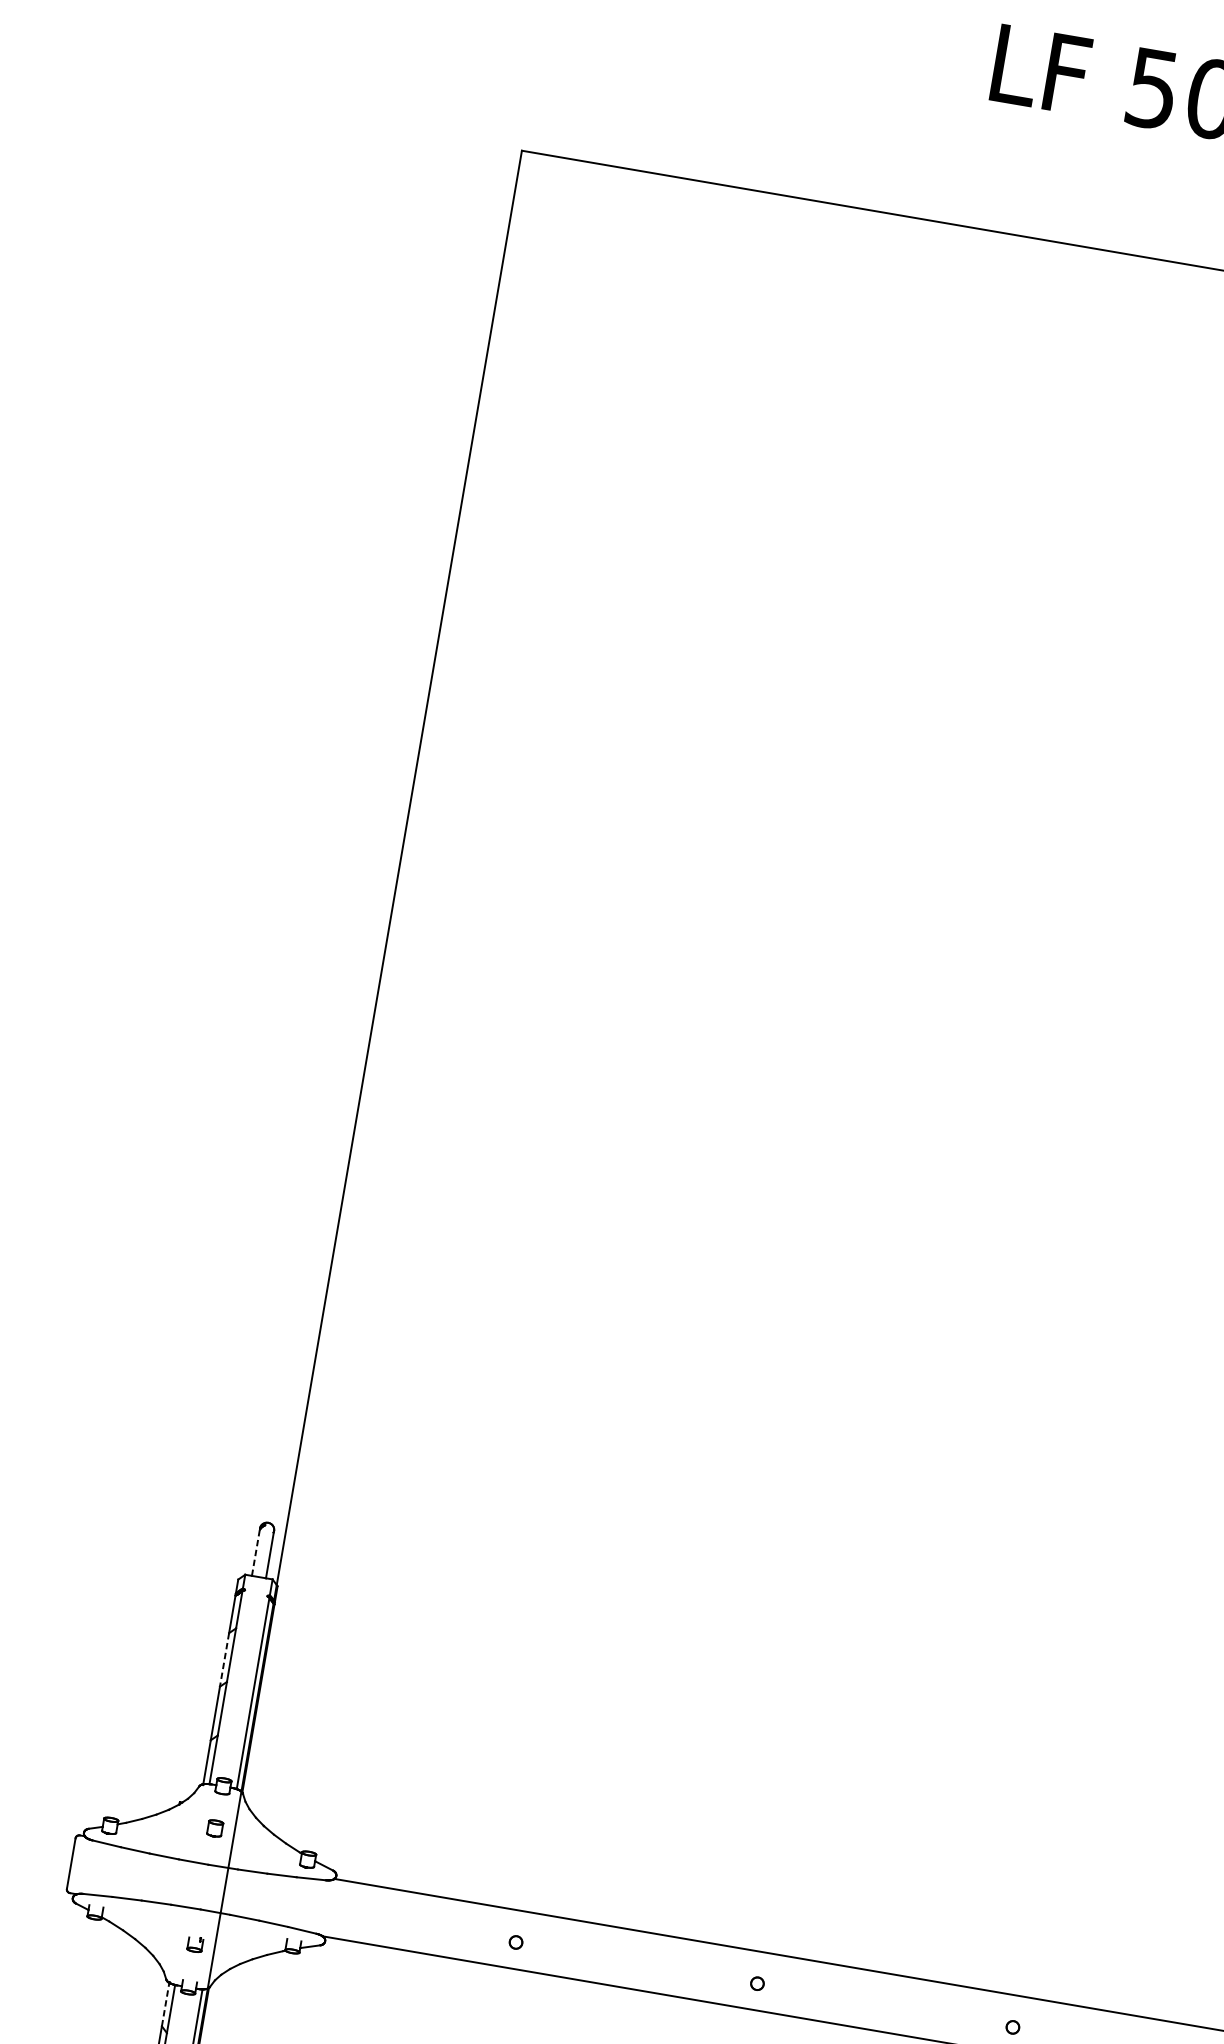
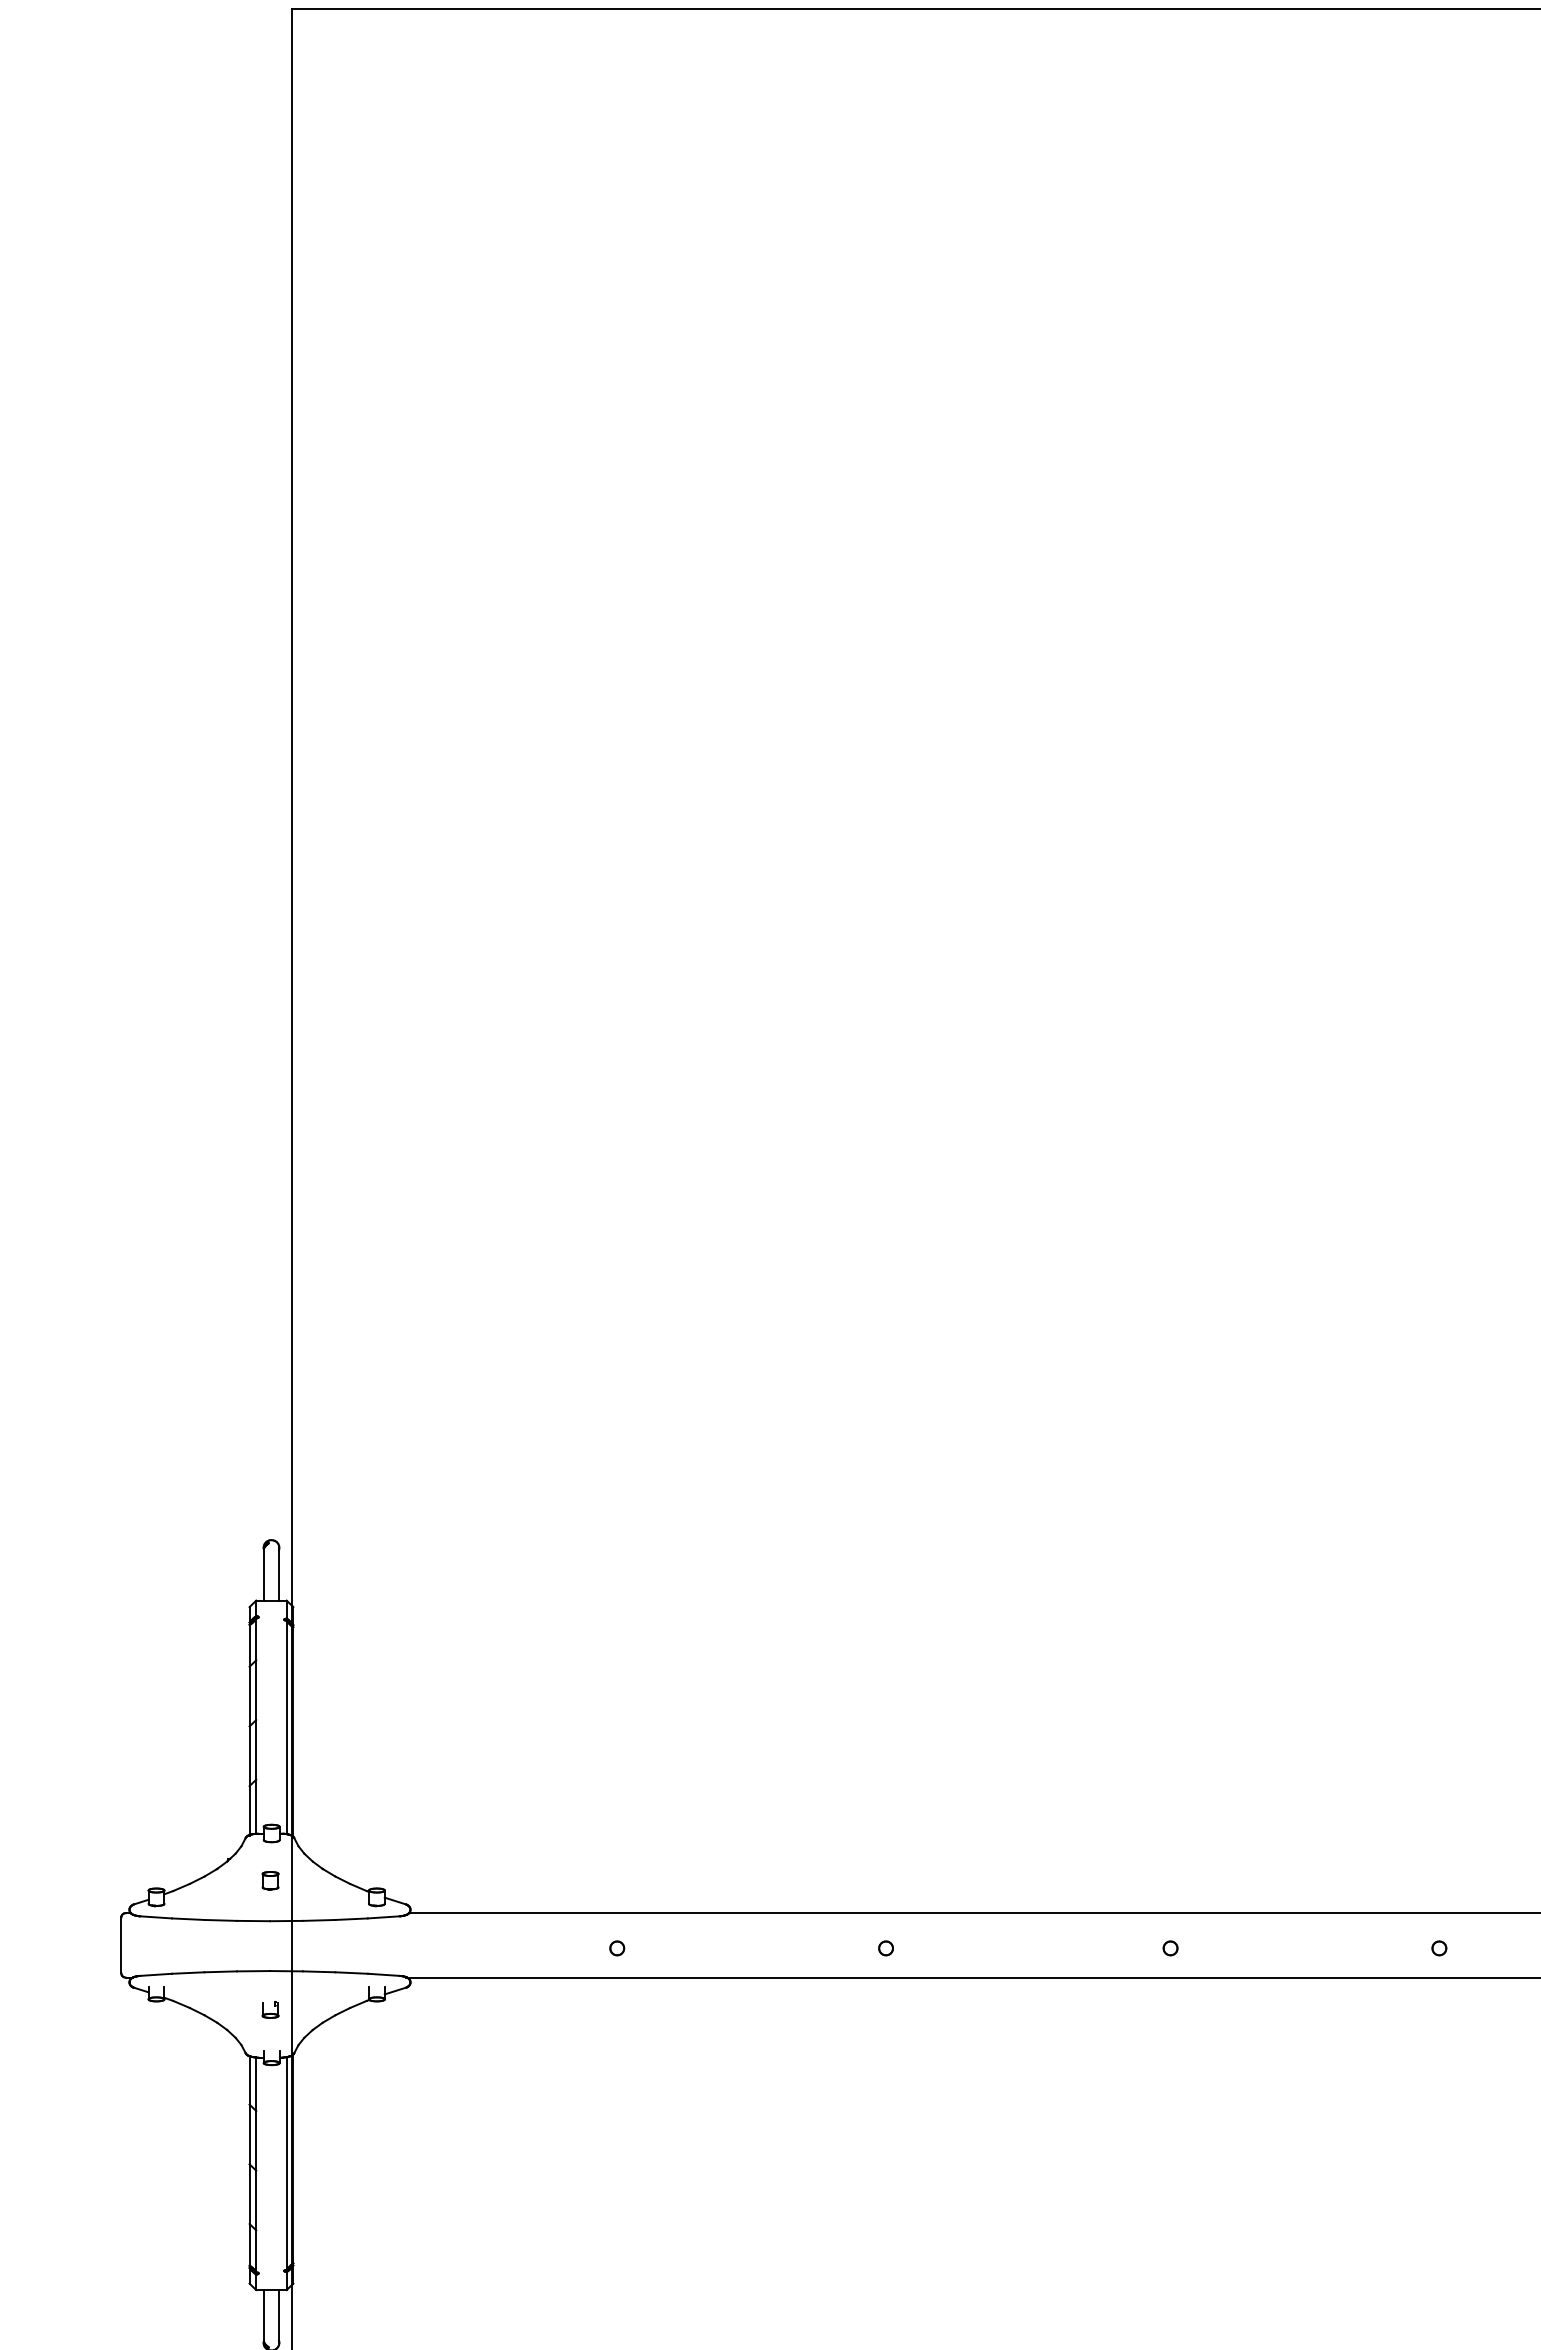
line: (255, 1551) -> (263, 1573), dashed -> solid
line: (224, 1659) -> (249, 1696), dashed -> solid
line: (165, 2003) -> (249, 2079), dashed -> solid

